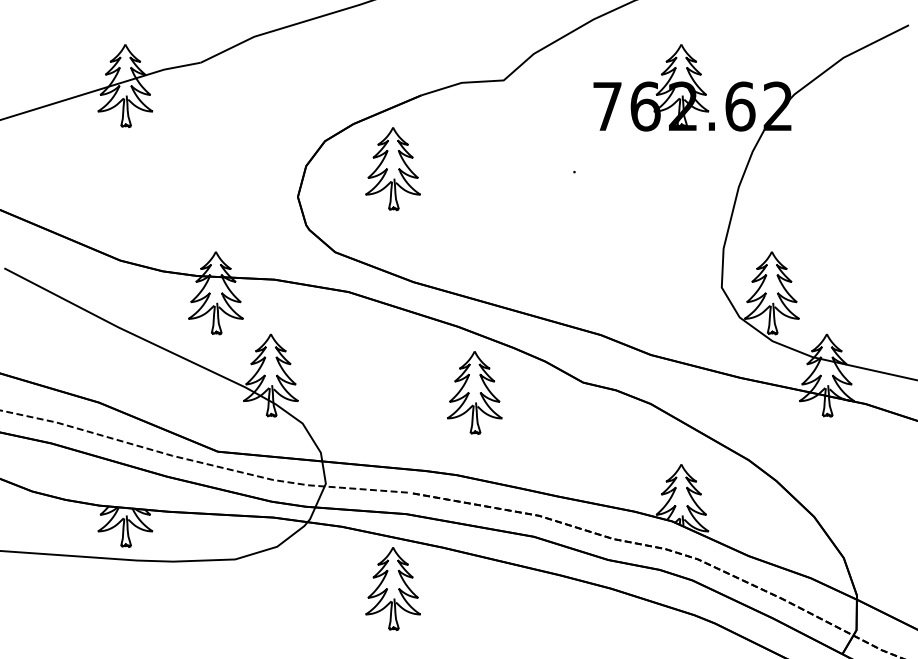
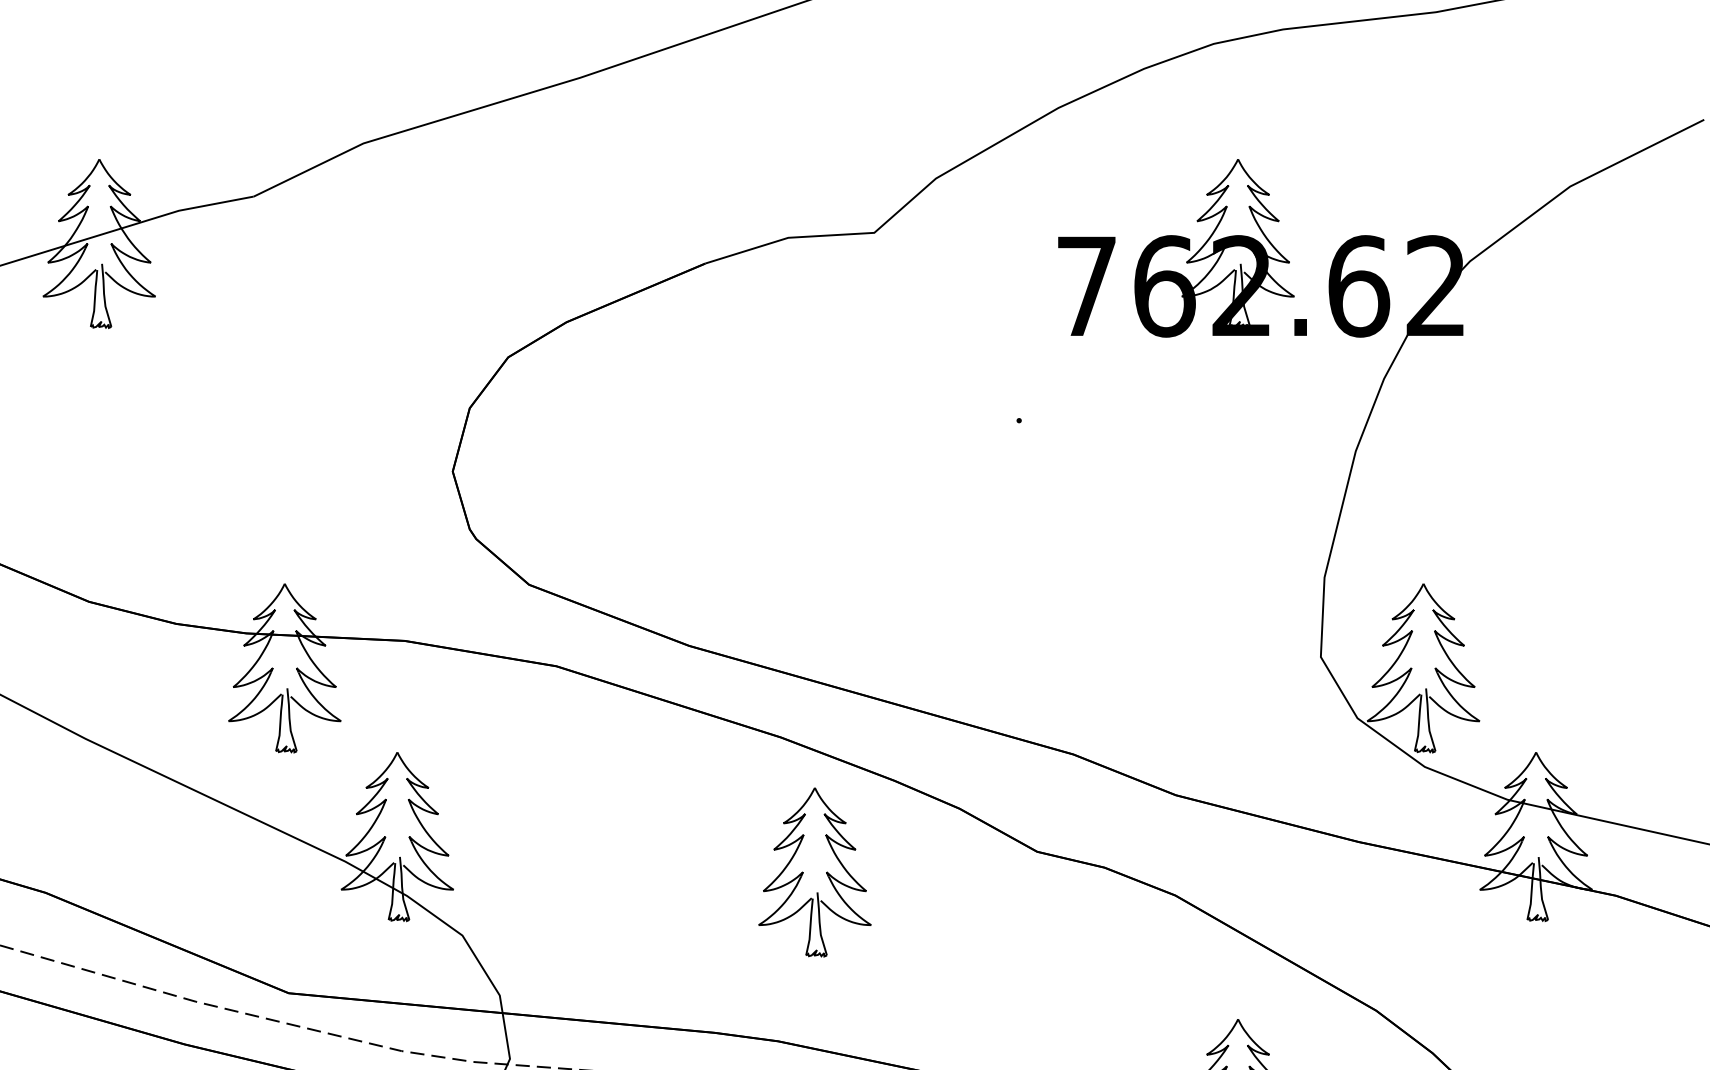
part: (392, 169) -> (646, 415), removed

